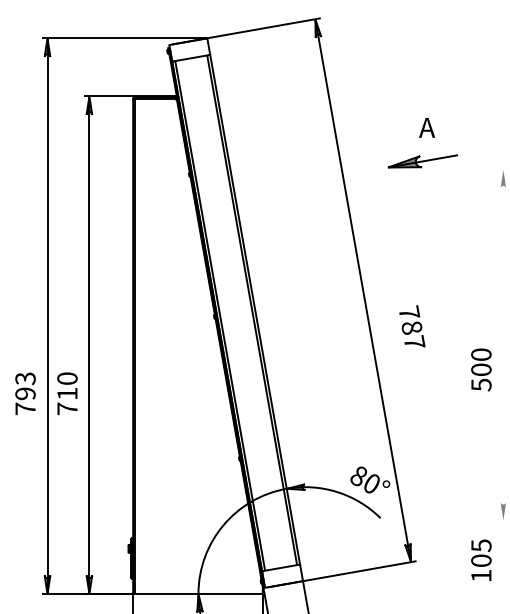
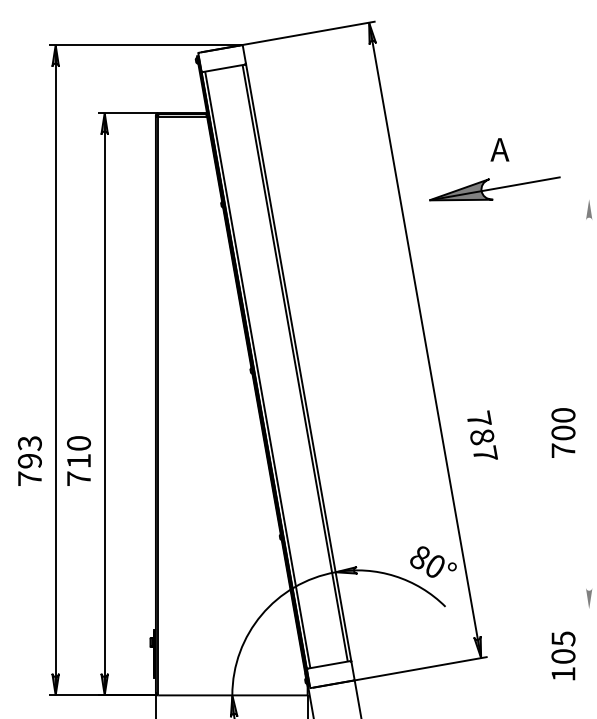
part: (423, 161) -> (495, 189), size x1.6
text: (412, 325) -> (482, 434), moved
text: (481, 384) -> (563, 450), 500 -> 700

